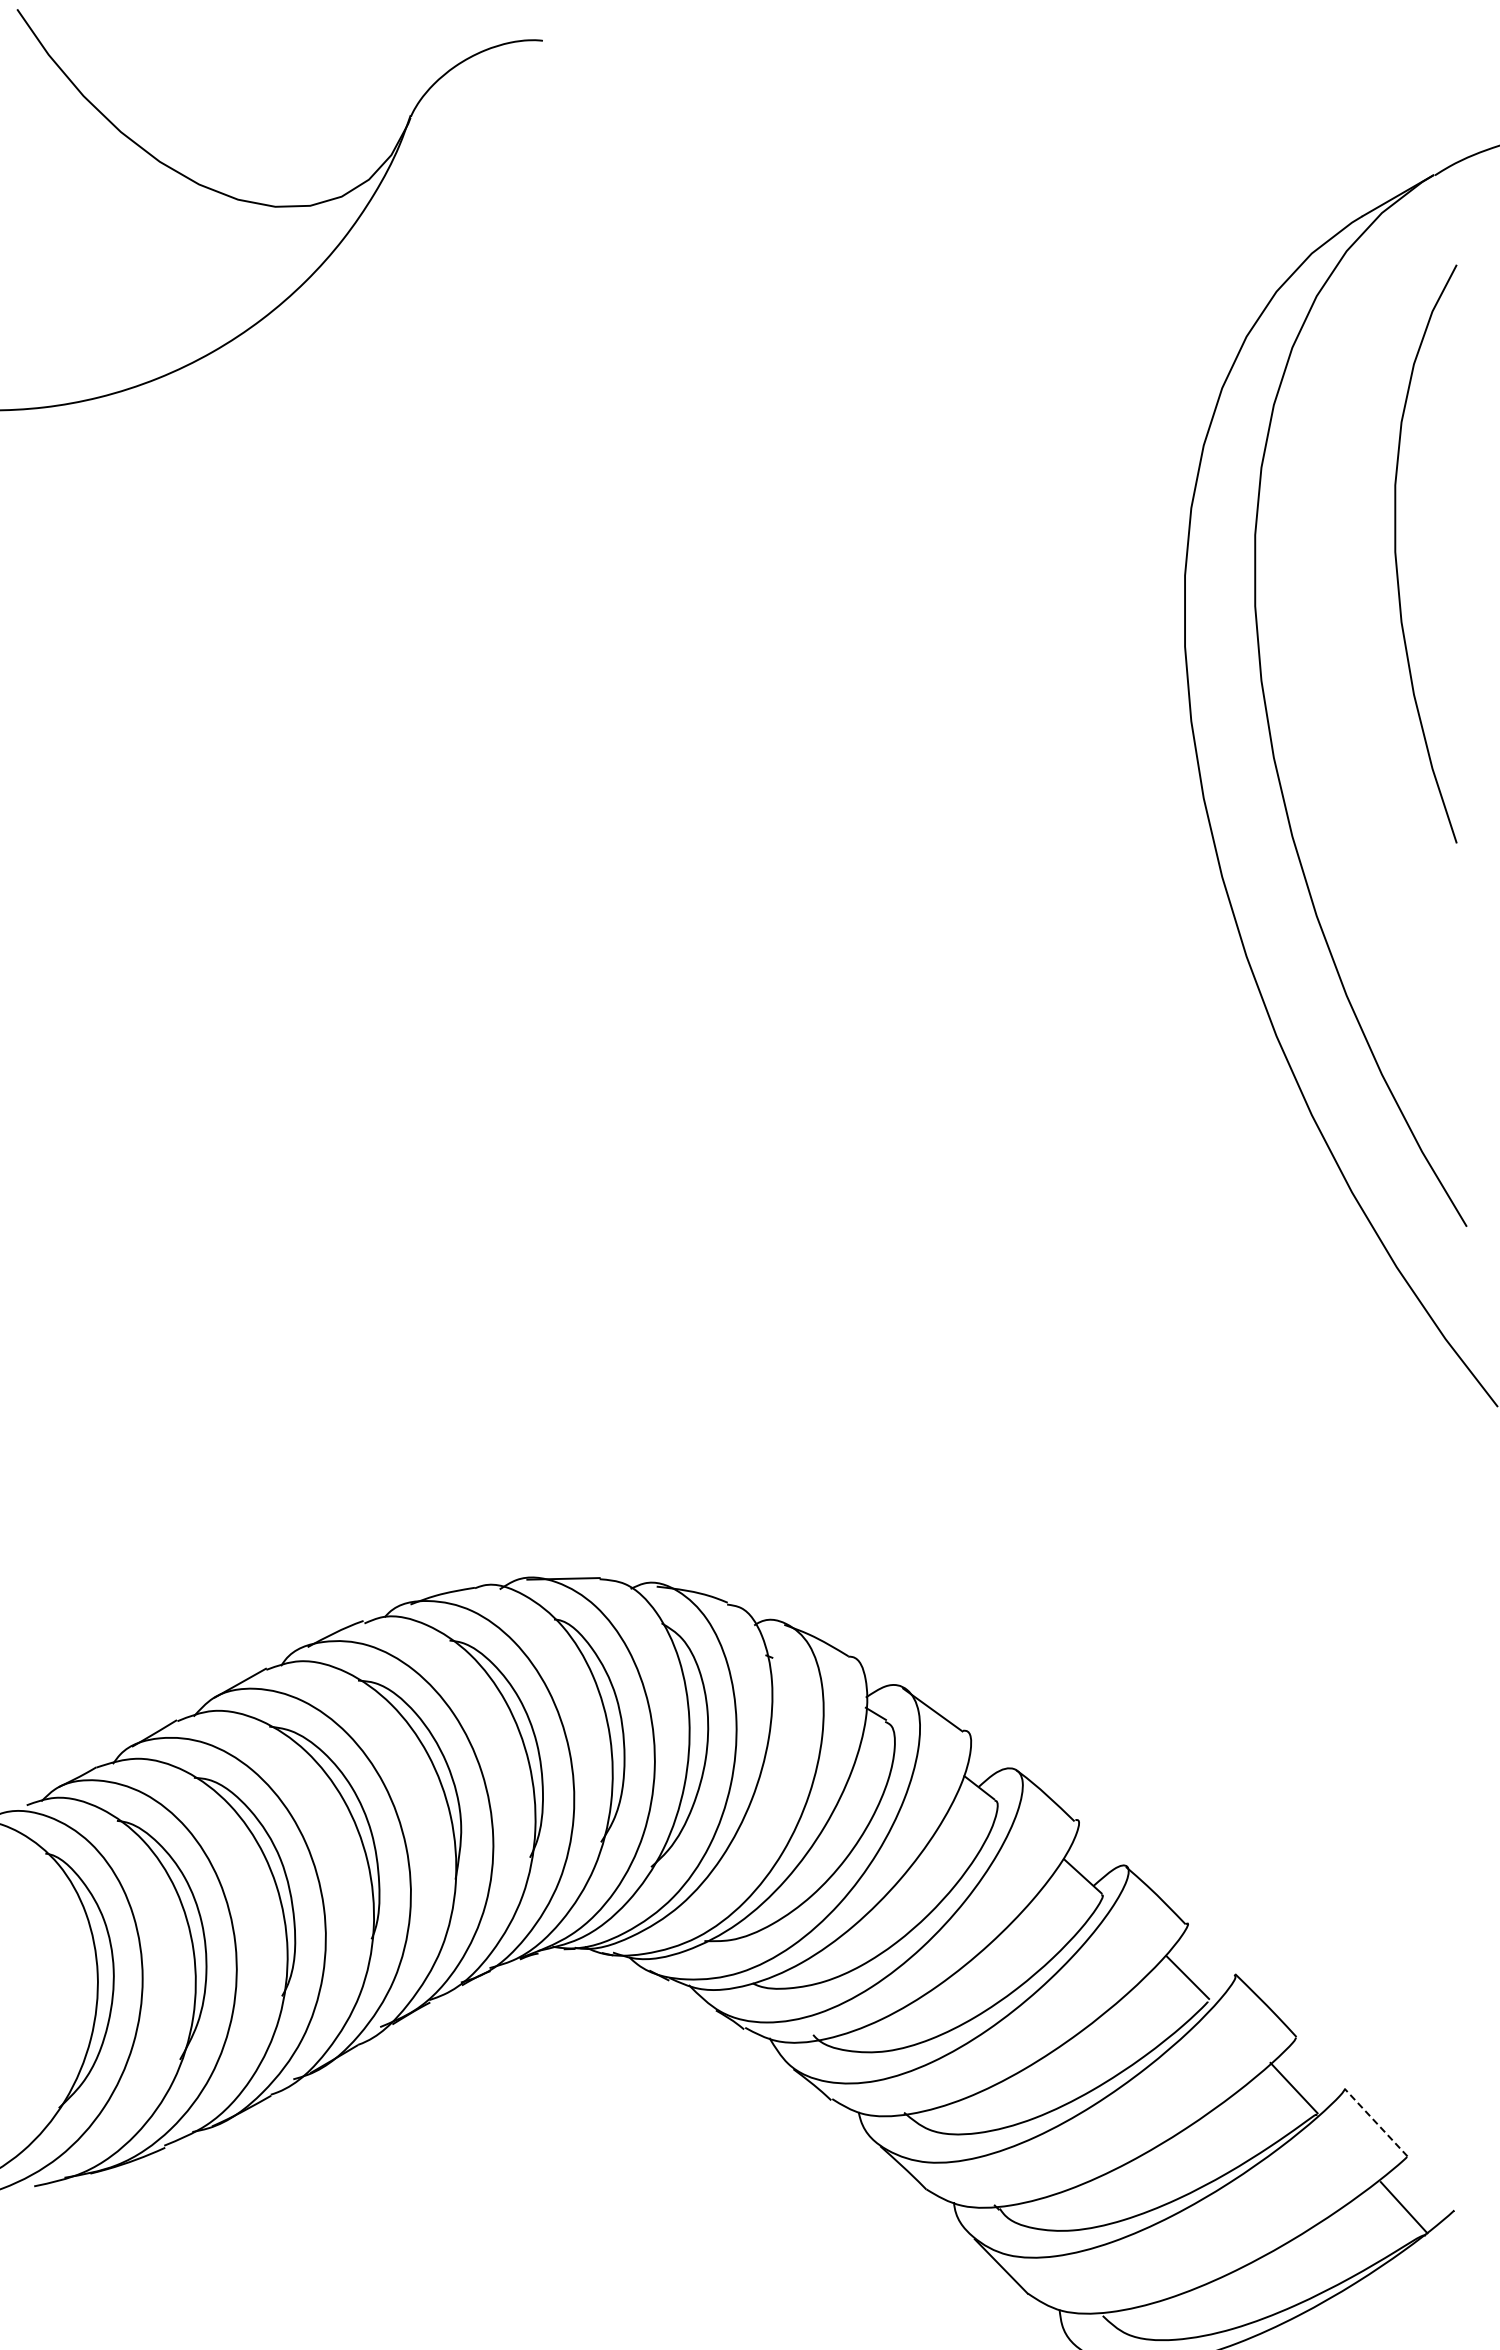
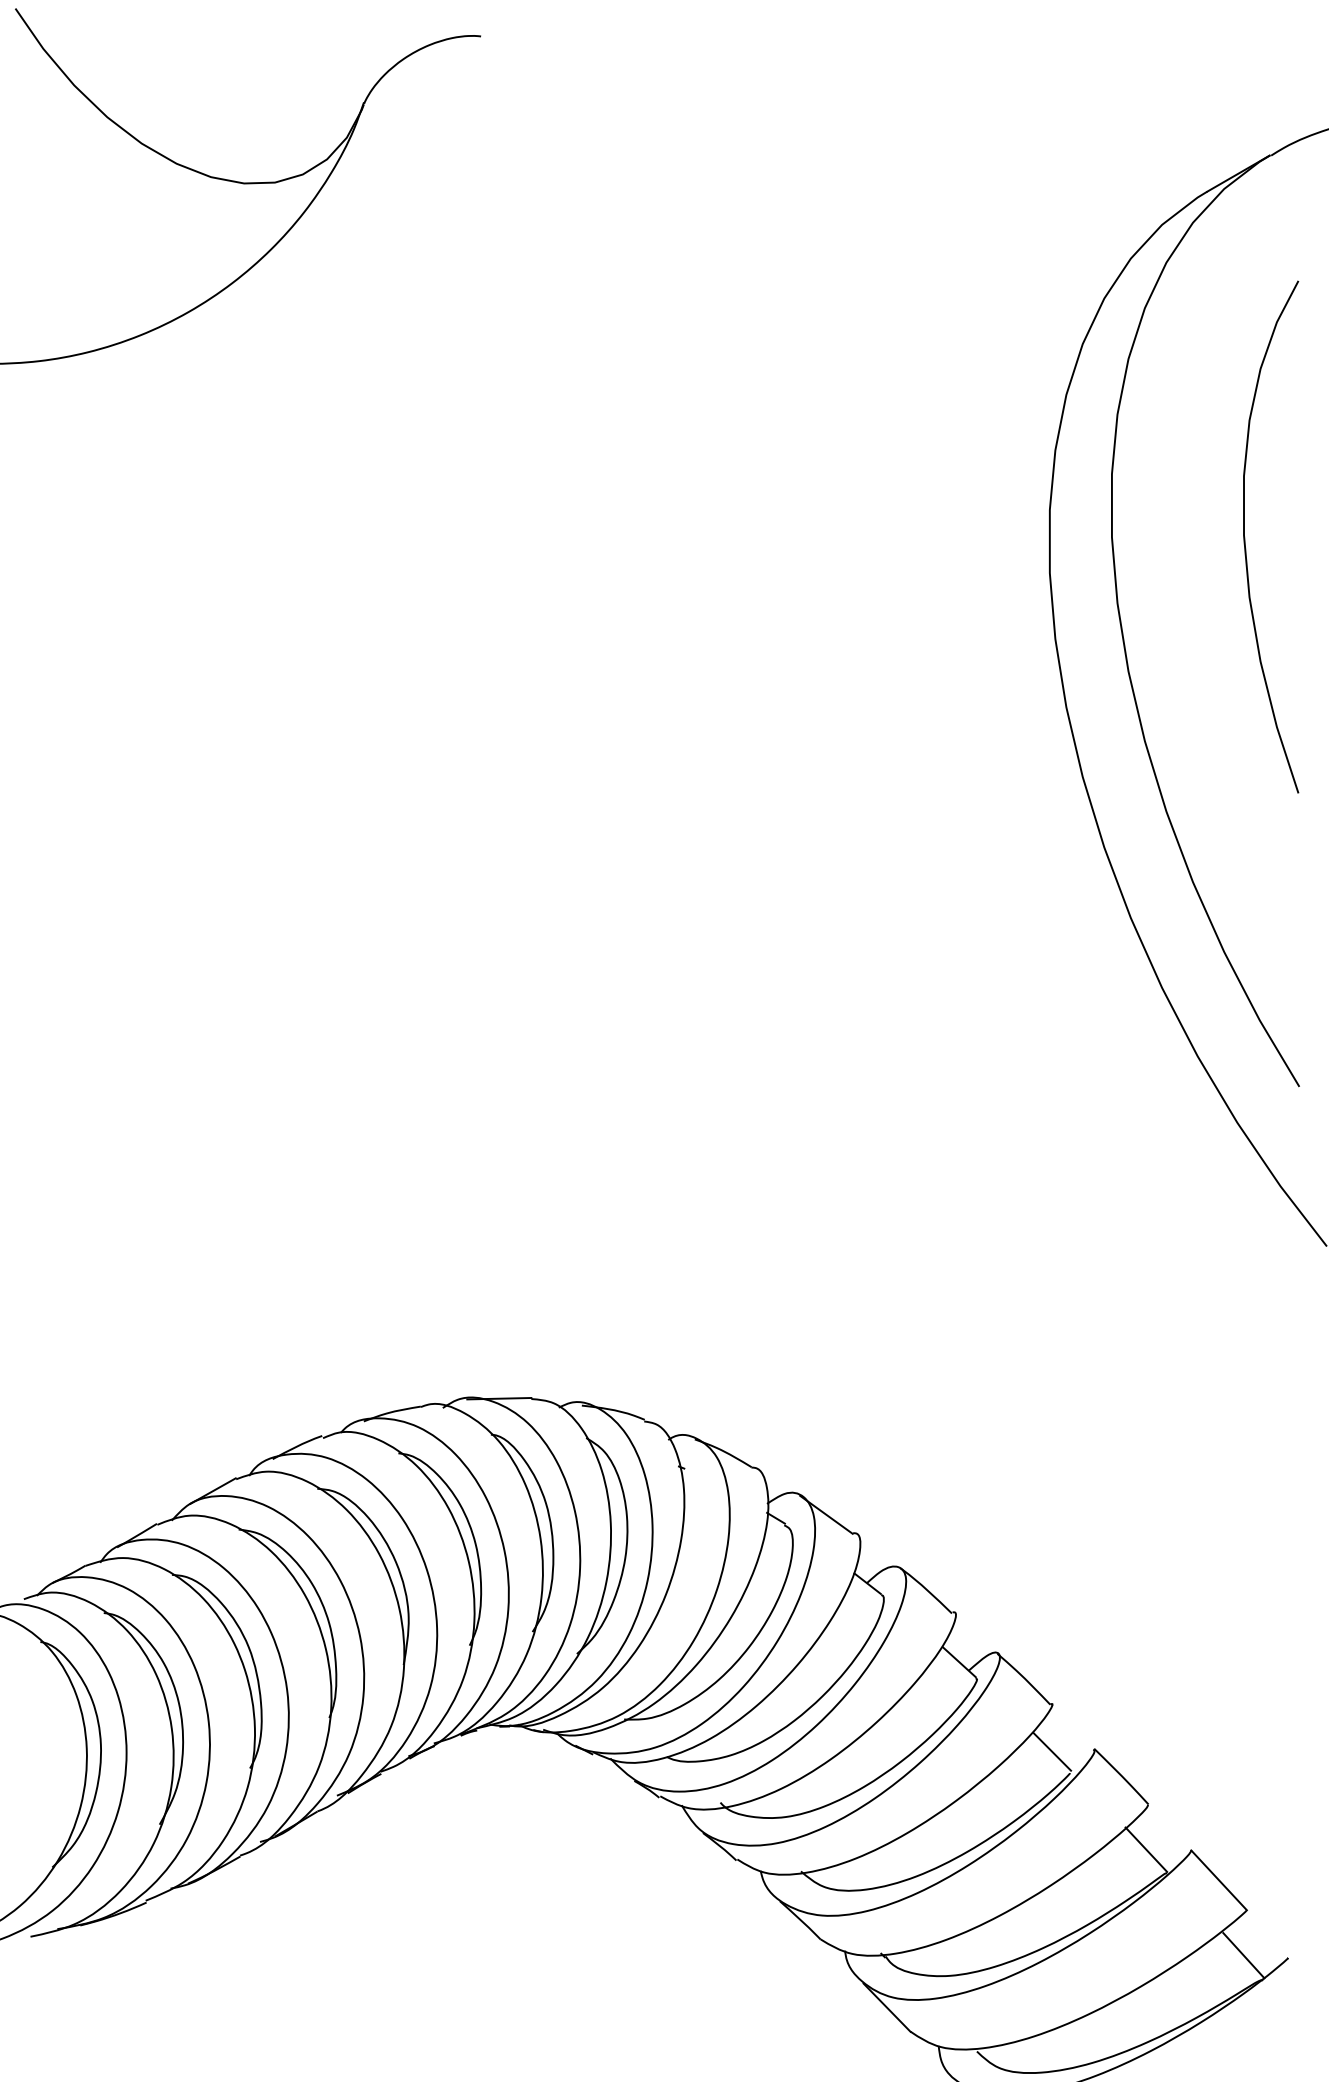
curve: (1396, 553) -> (1245, 536), moved
line: (1375, 2122) -> (1218, 1880), dashed -> solid

